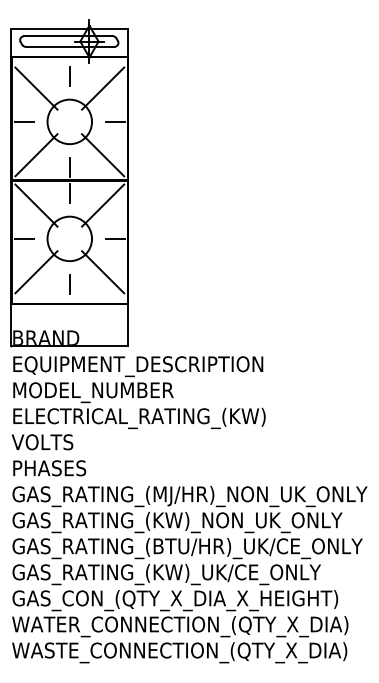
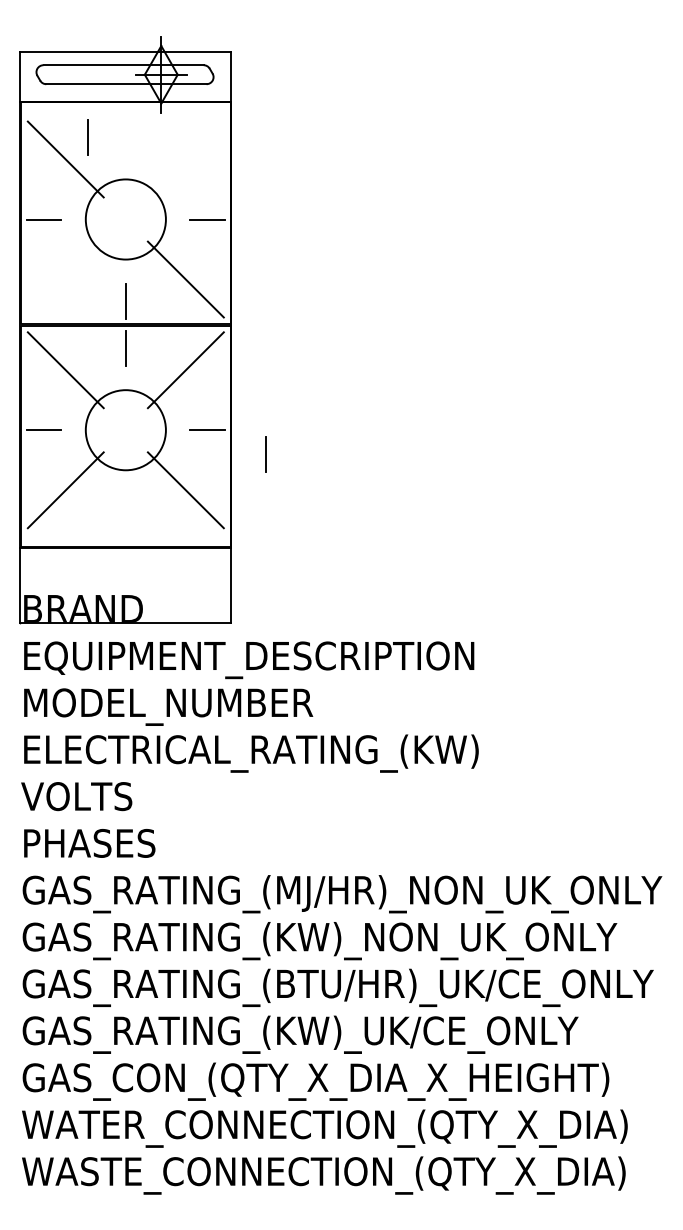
line: (69, 76) -> (87, 137), moved
line: (103, 88) -> (186, 159), removed
line: (36, 155) -> (65, 279), removed
line: (69, 284) -> (265, 454), moved

